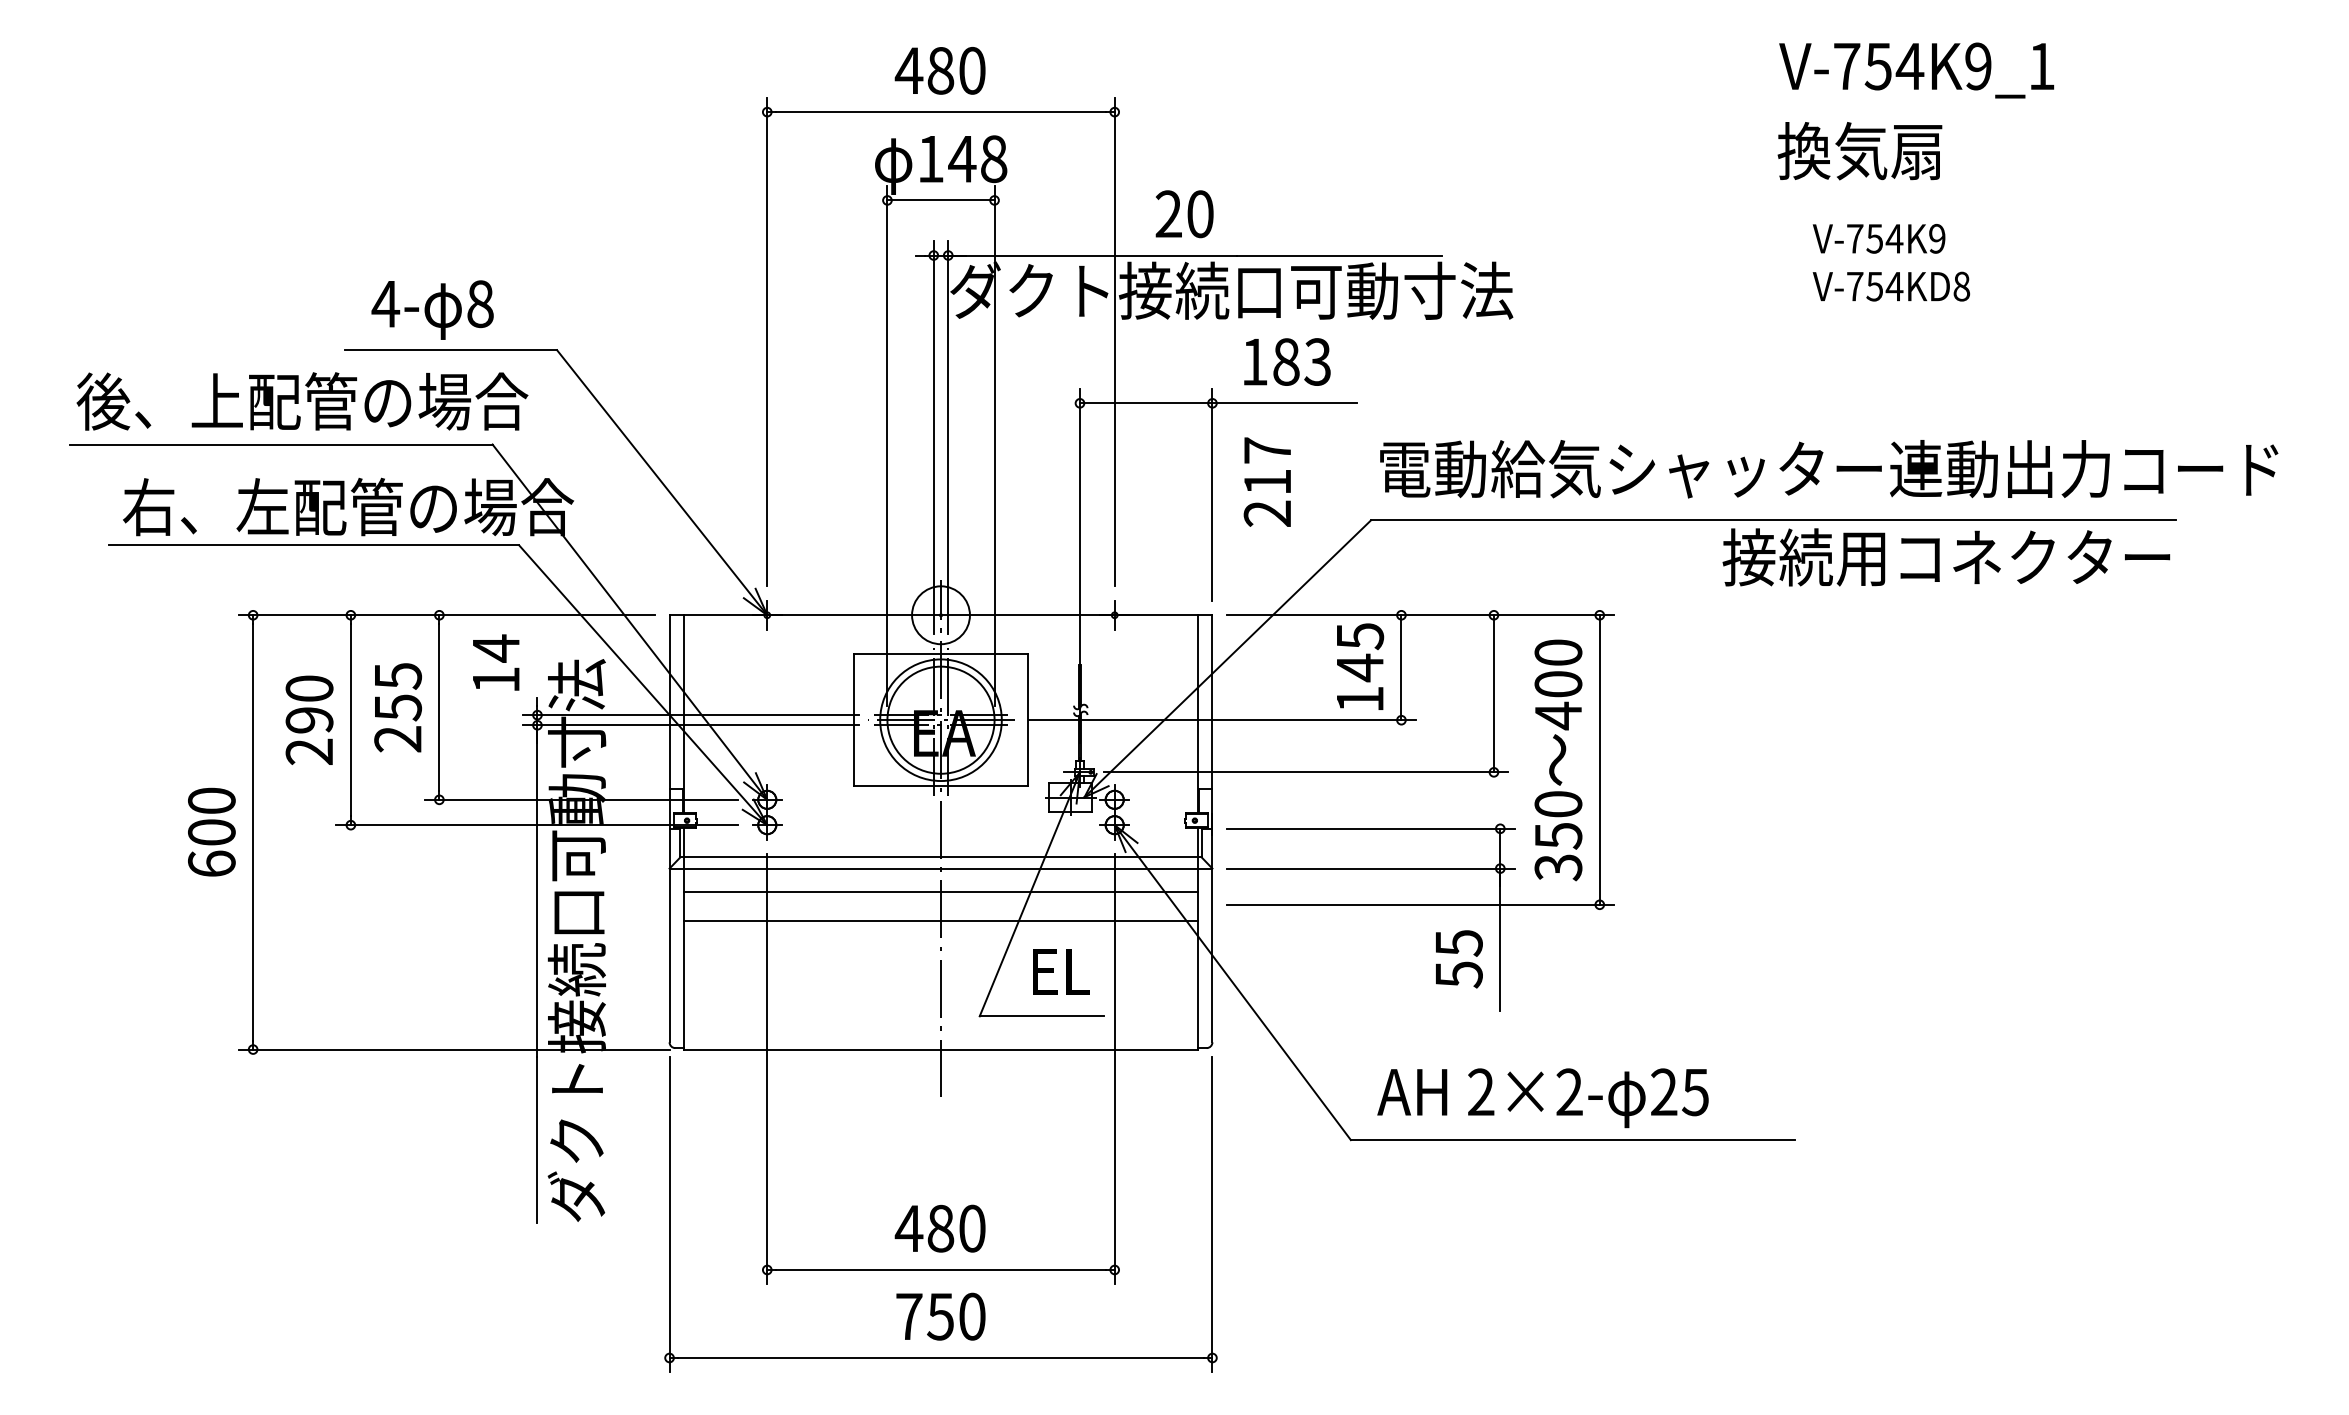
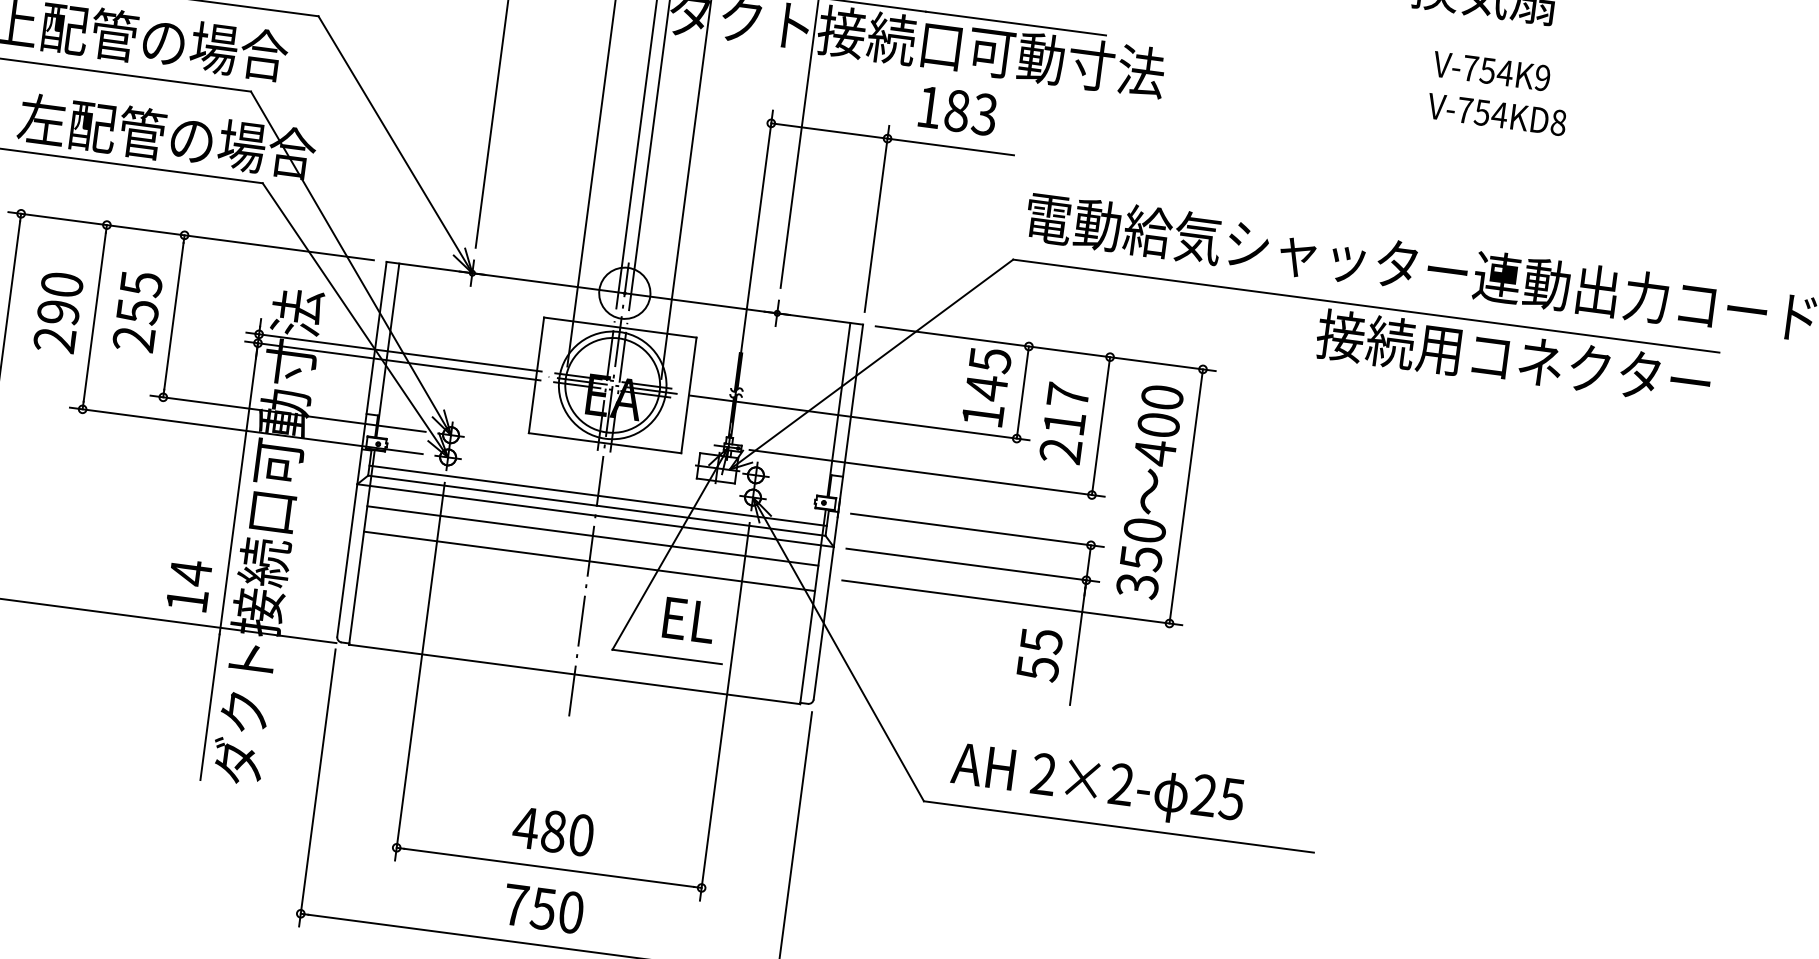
text: (1266, 481) -> (1063, 422), moved
text: (496, 662) -> (189, 585), moved
line: (940, 846) -> (597, 496), added

